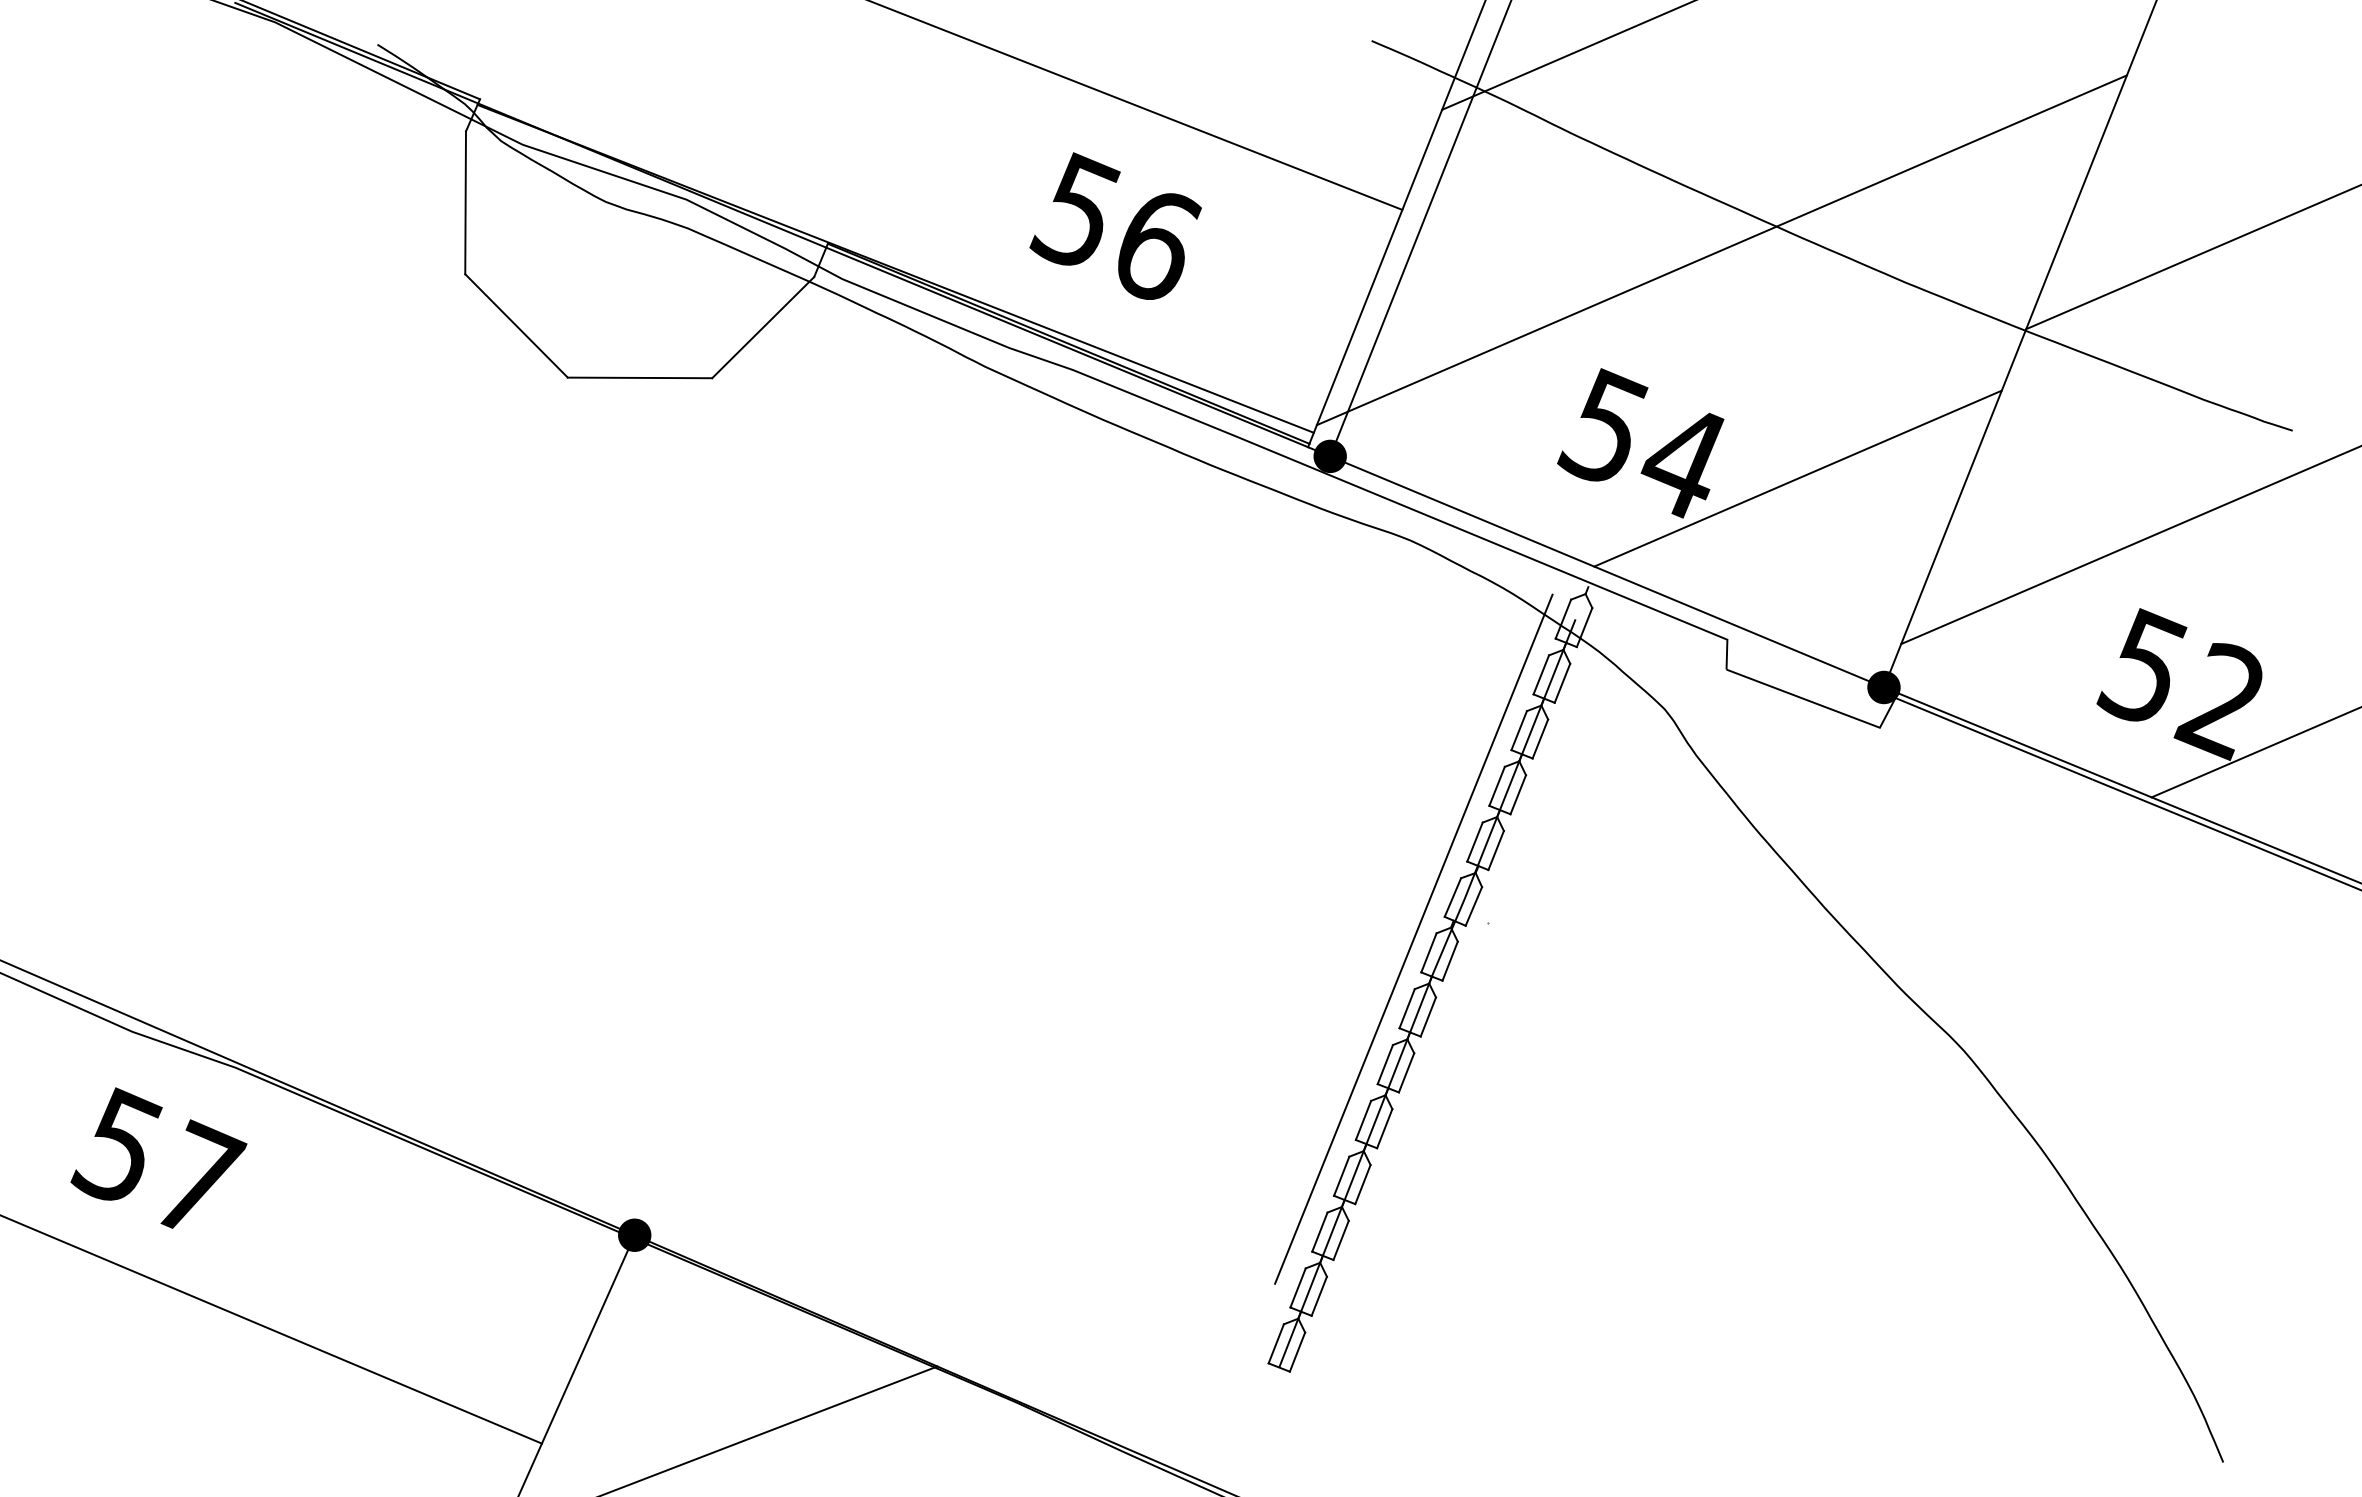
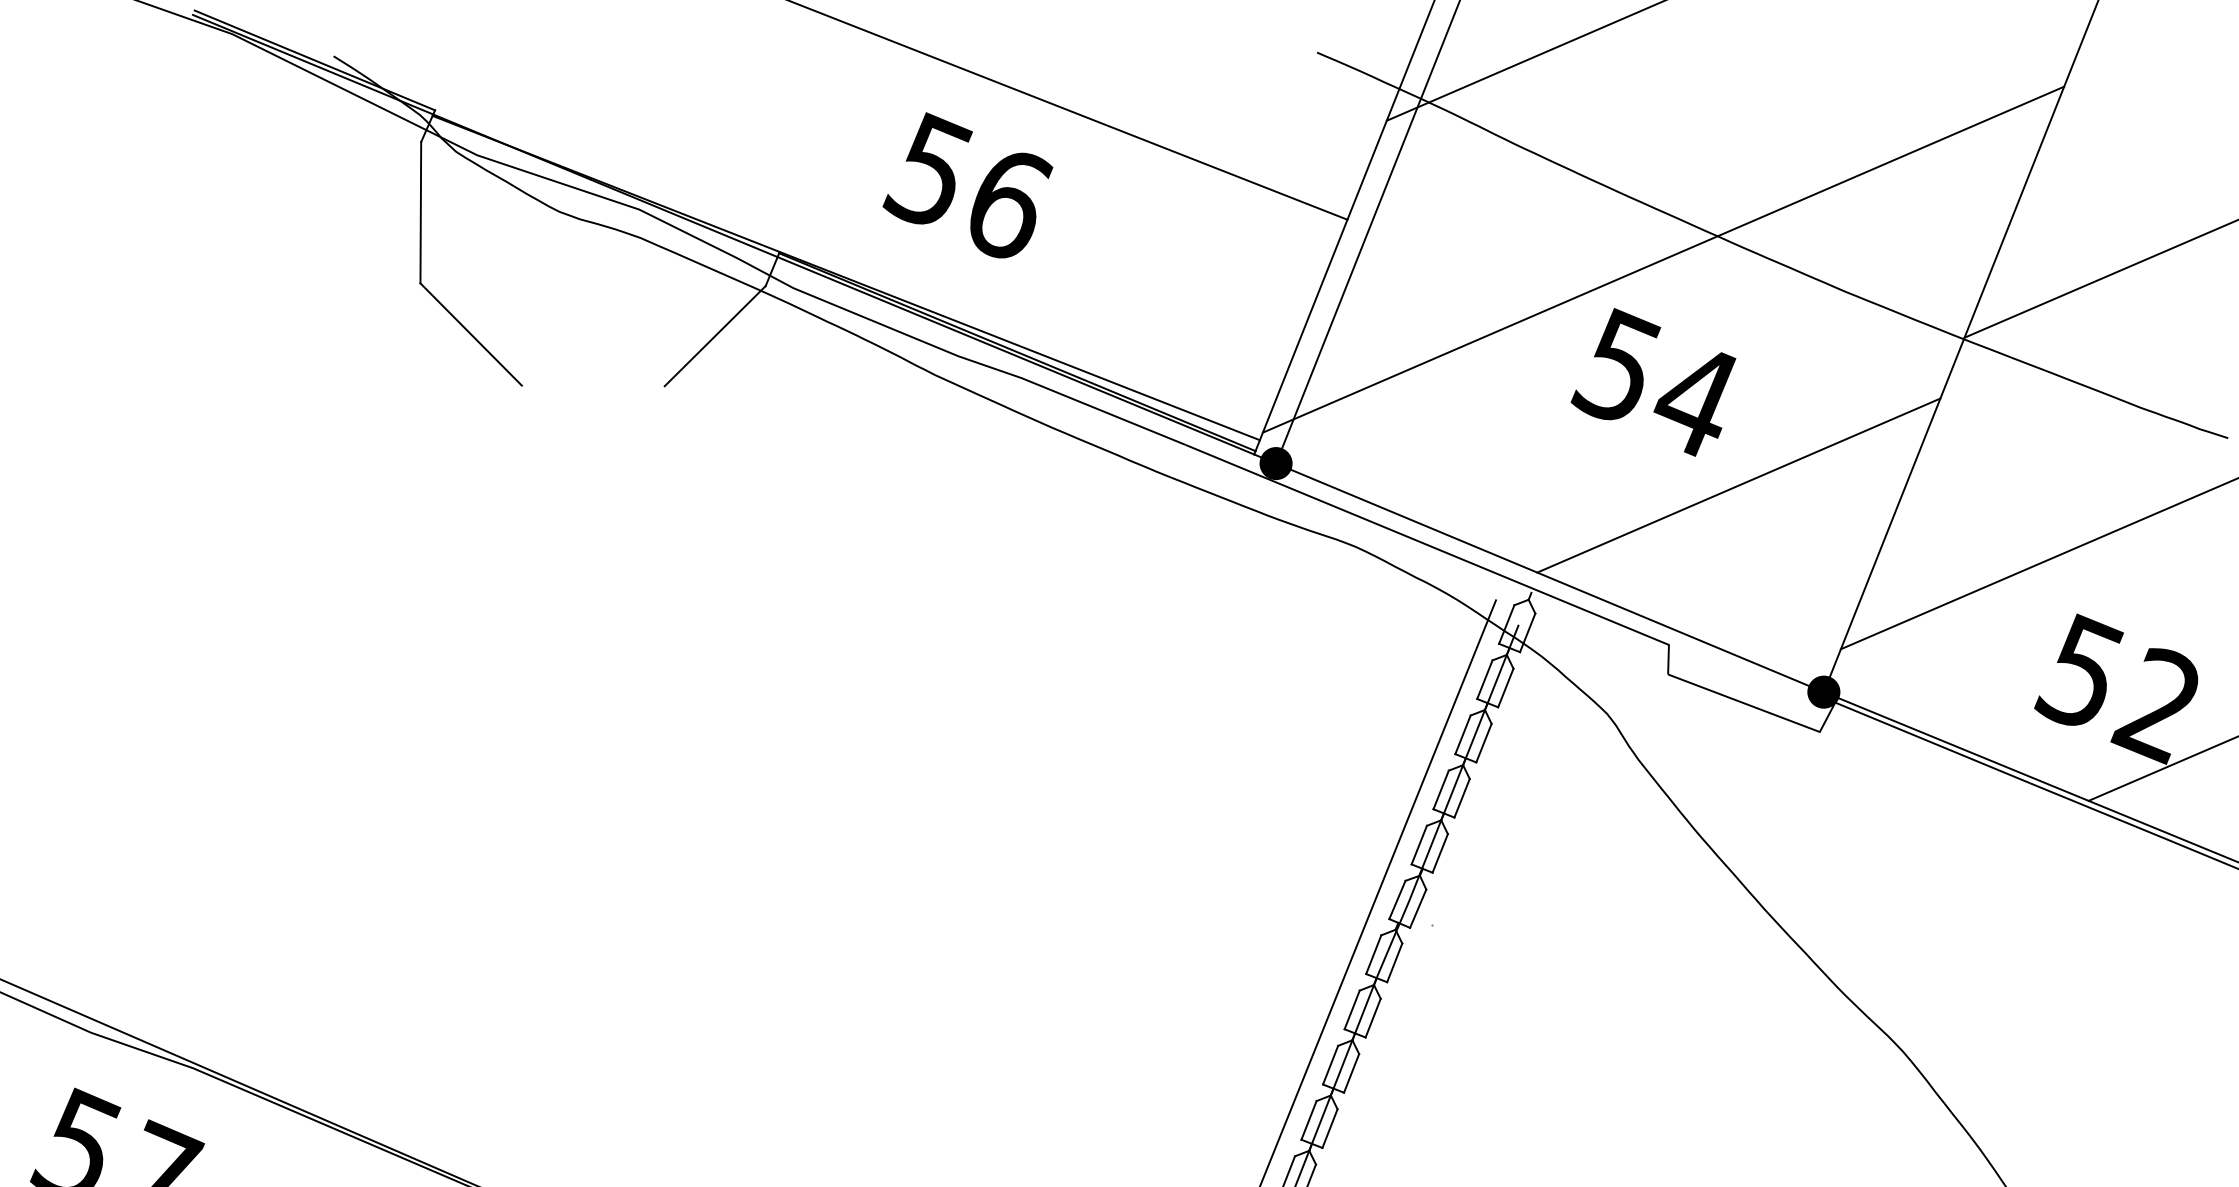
text: (1115, 225) -> (967, 184), moved
line: (639, 377) -> (592, 385), removed
text: (1640, 443) -> (1653, 382), moved

